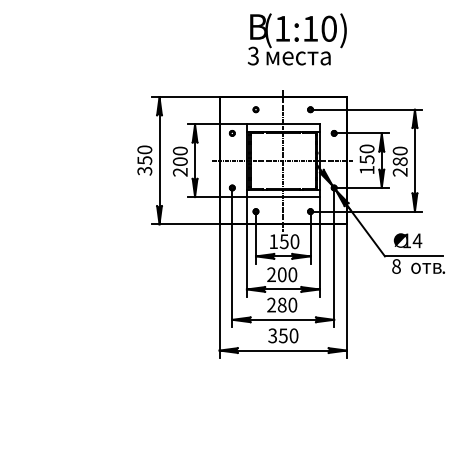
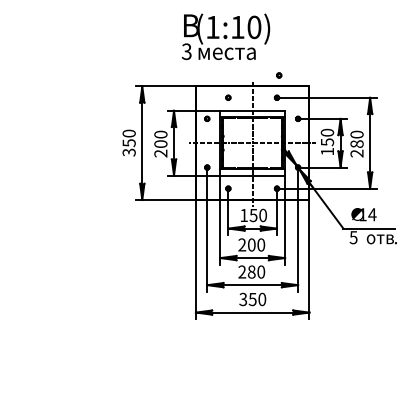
text: (297, 39) -> (226, 36), moved
part: (312, 84) -> (278, 75), added
text: (396, 266) -> (353, 237), 8 -> 5

